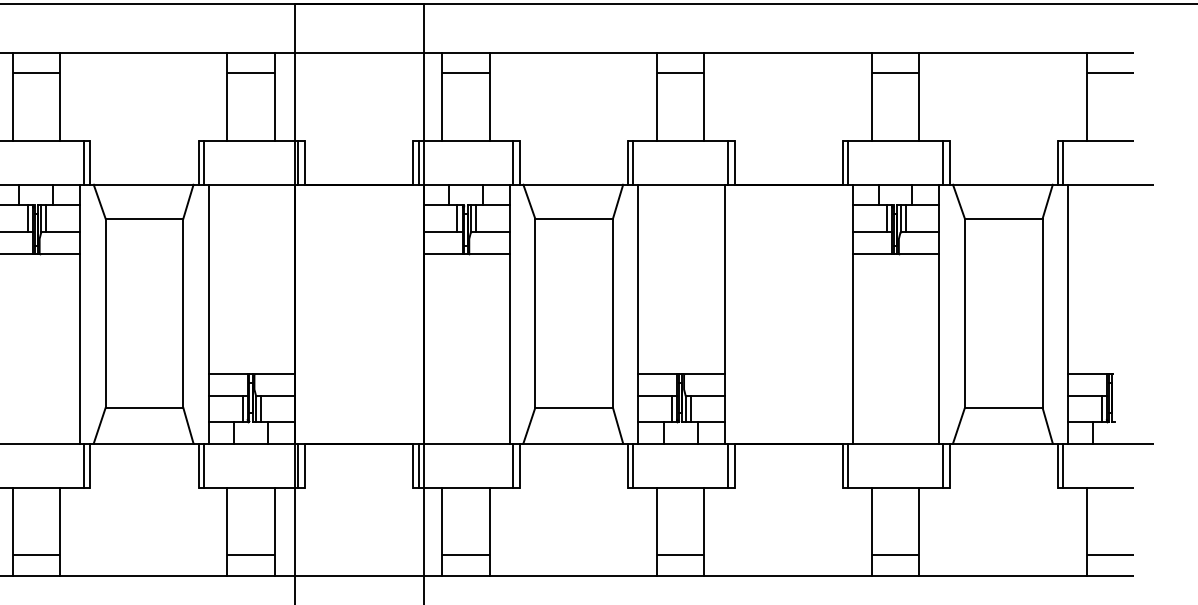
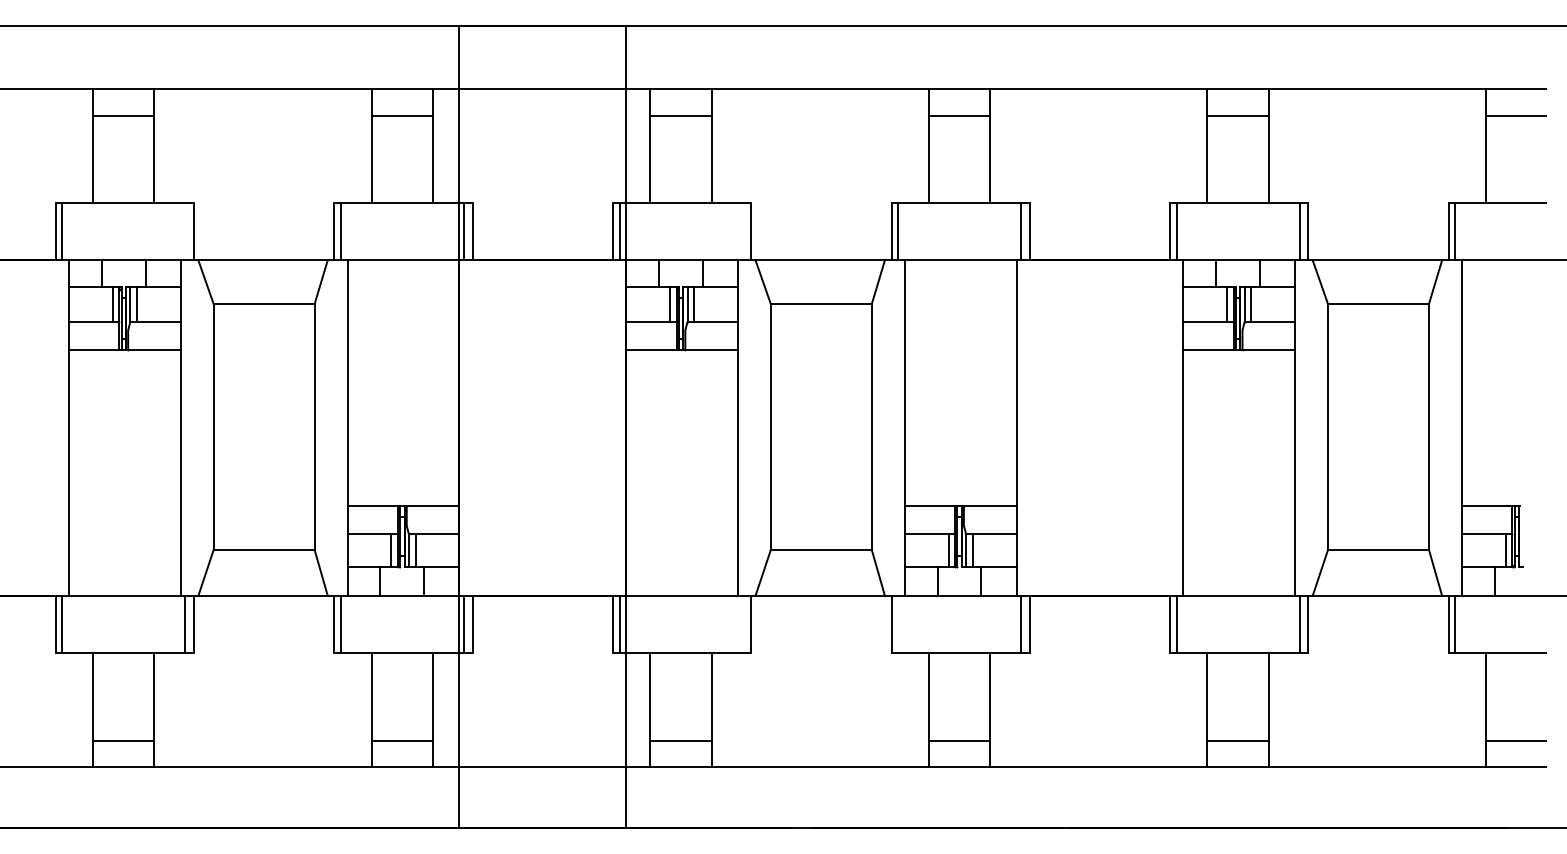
line: (83, 162) -> (185, 231), removed
line: (513, 162) -> (742, 231), removed
line: (513, 464) -> (742, 623), removed
line: (633, 464) -> (898, 623), removed

